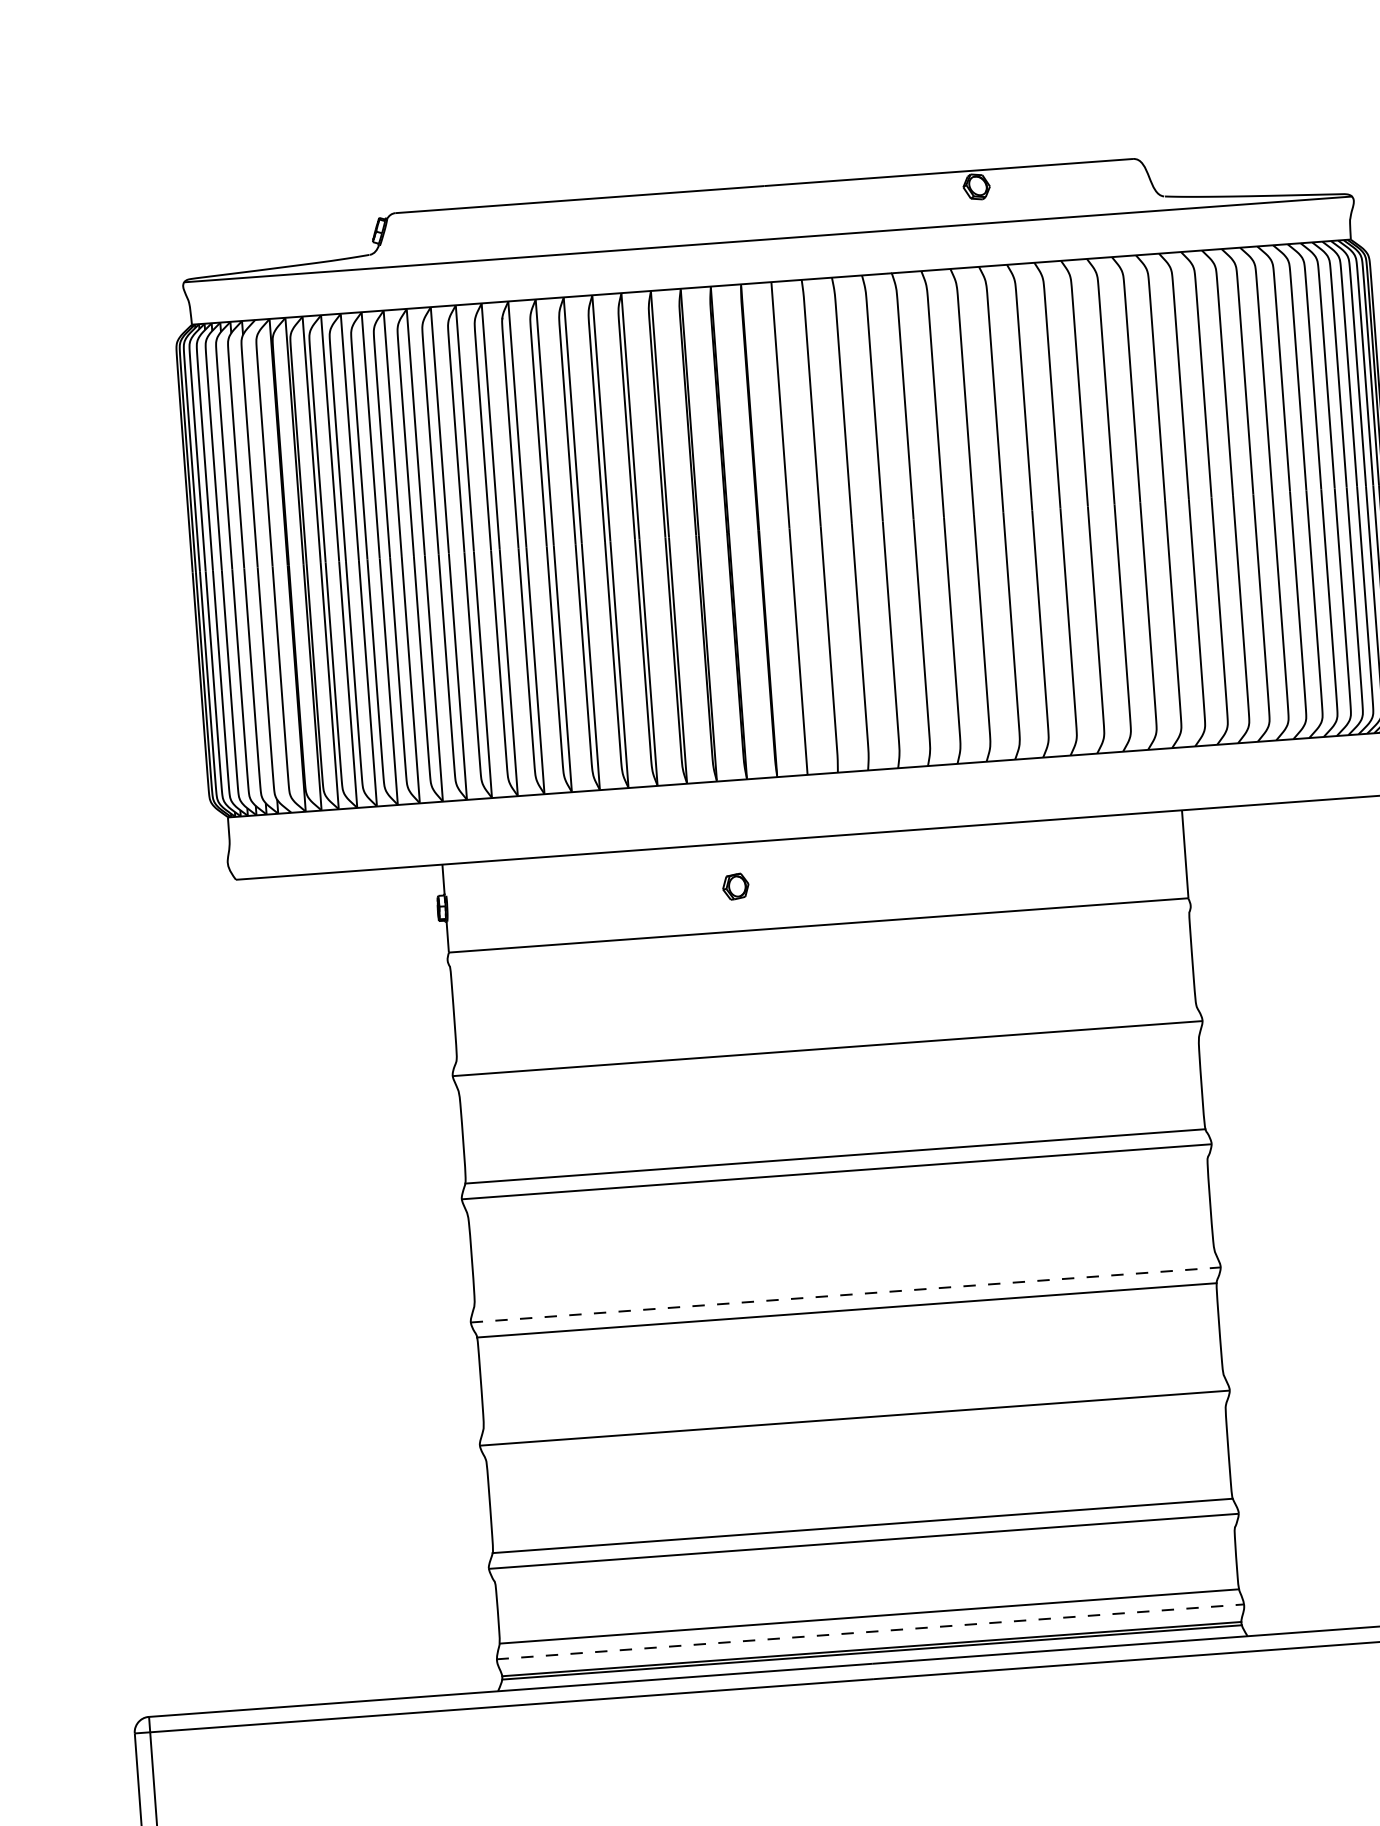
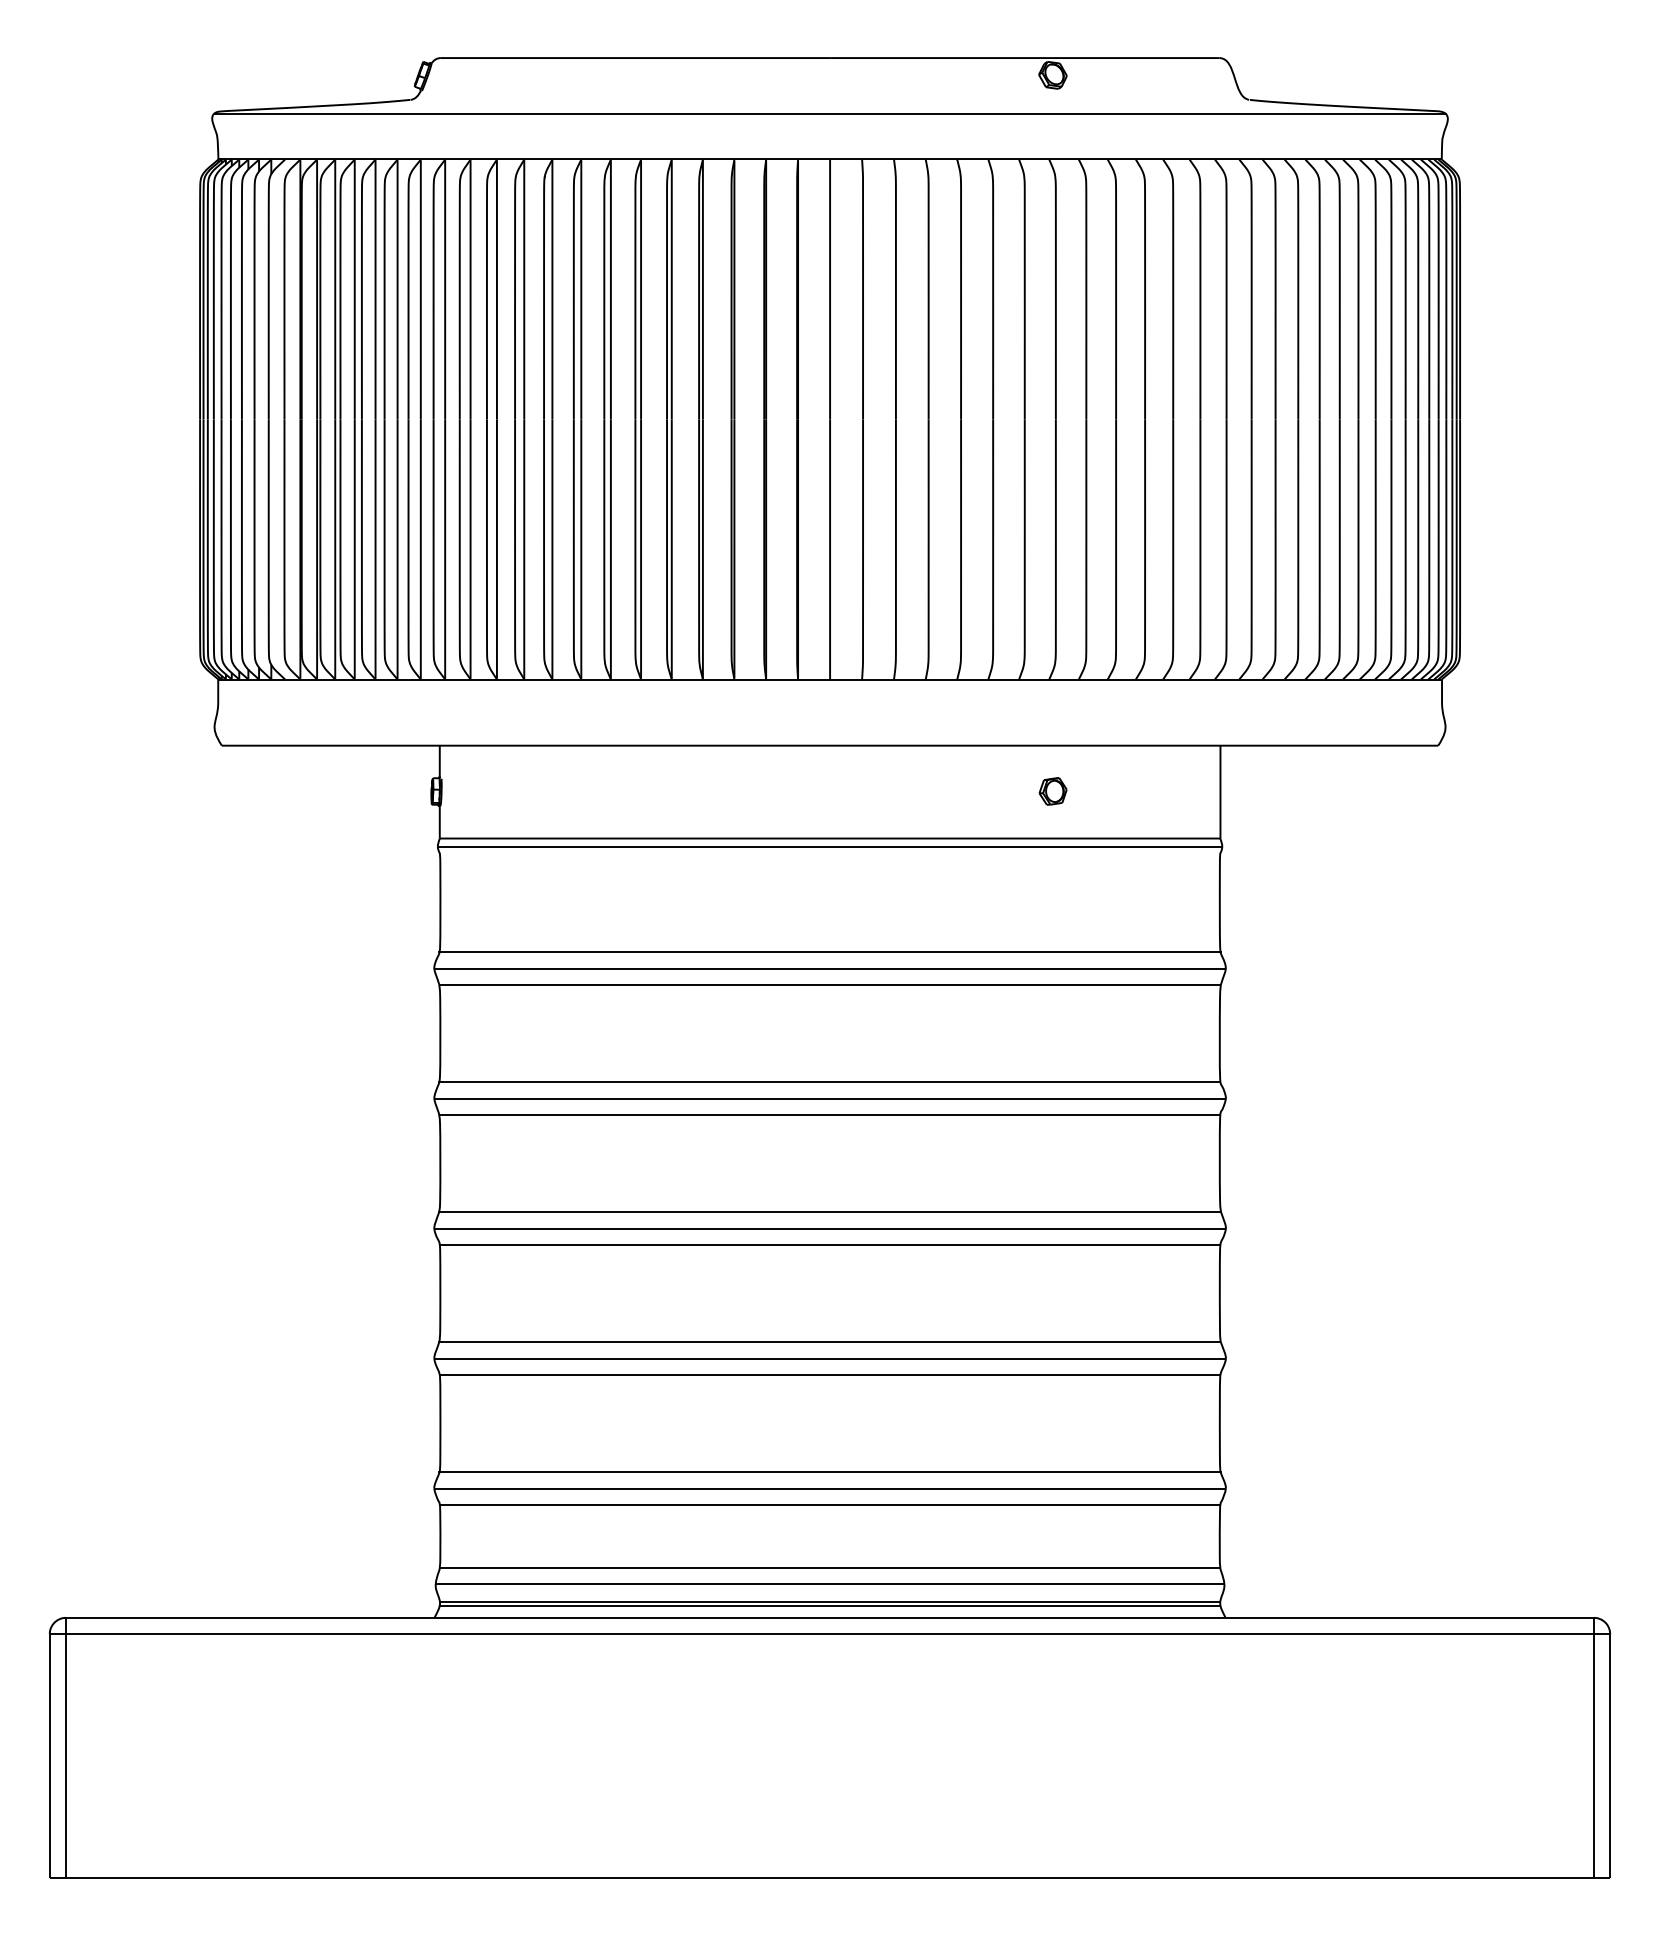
part: (735, 886) -> (1052, 791), moved
line: (818, 933) -> (829, 847), added
line: (826, 1033) -> (829, 952), added
line: (828, 1063) -> (829, 984), added
line: (837, 1186) -> (829, 1114), added
line: (844, 1279) -> (829, 1212), added
line: (846, 1294) -> (830, 1228), dashed -> solid
line: (853, 1402) -> (829, 1342), added
line: (855, 1433) -> (829, 1374), added
line: (864, 1556) -> (829, 1504), added
line: (870, 1632) -> (830, 1584), dashed -> solid

